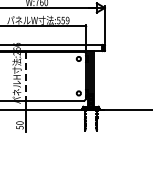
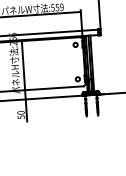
line: (25, 76) -> (23, 65), dashed -> solid

